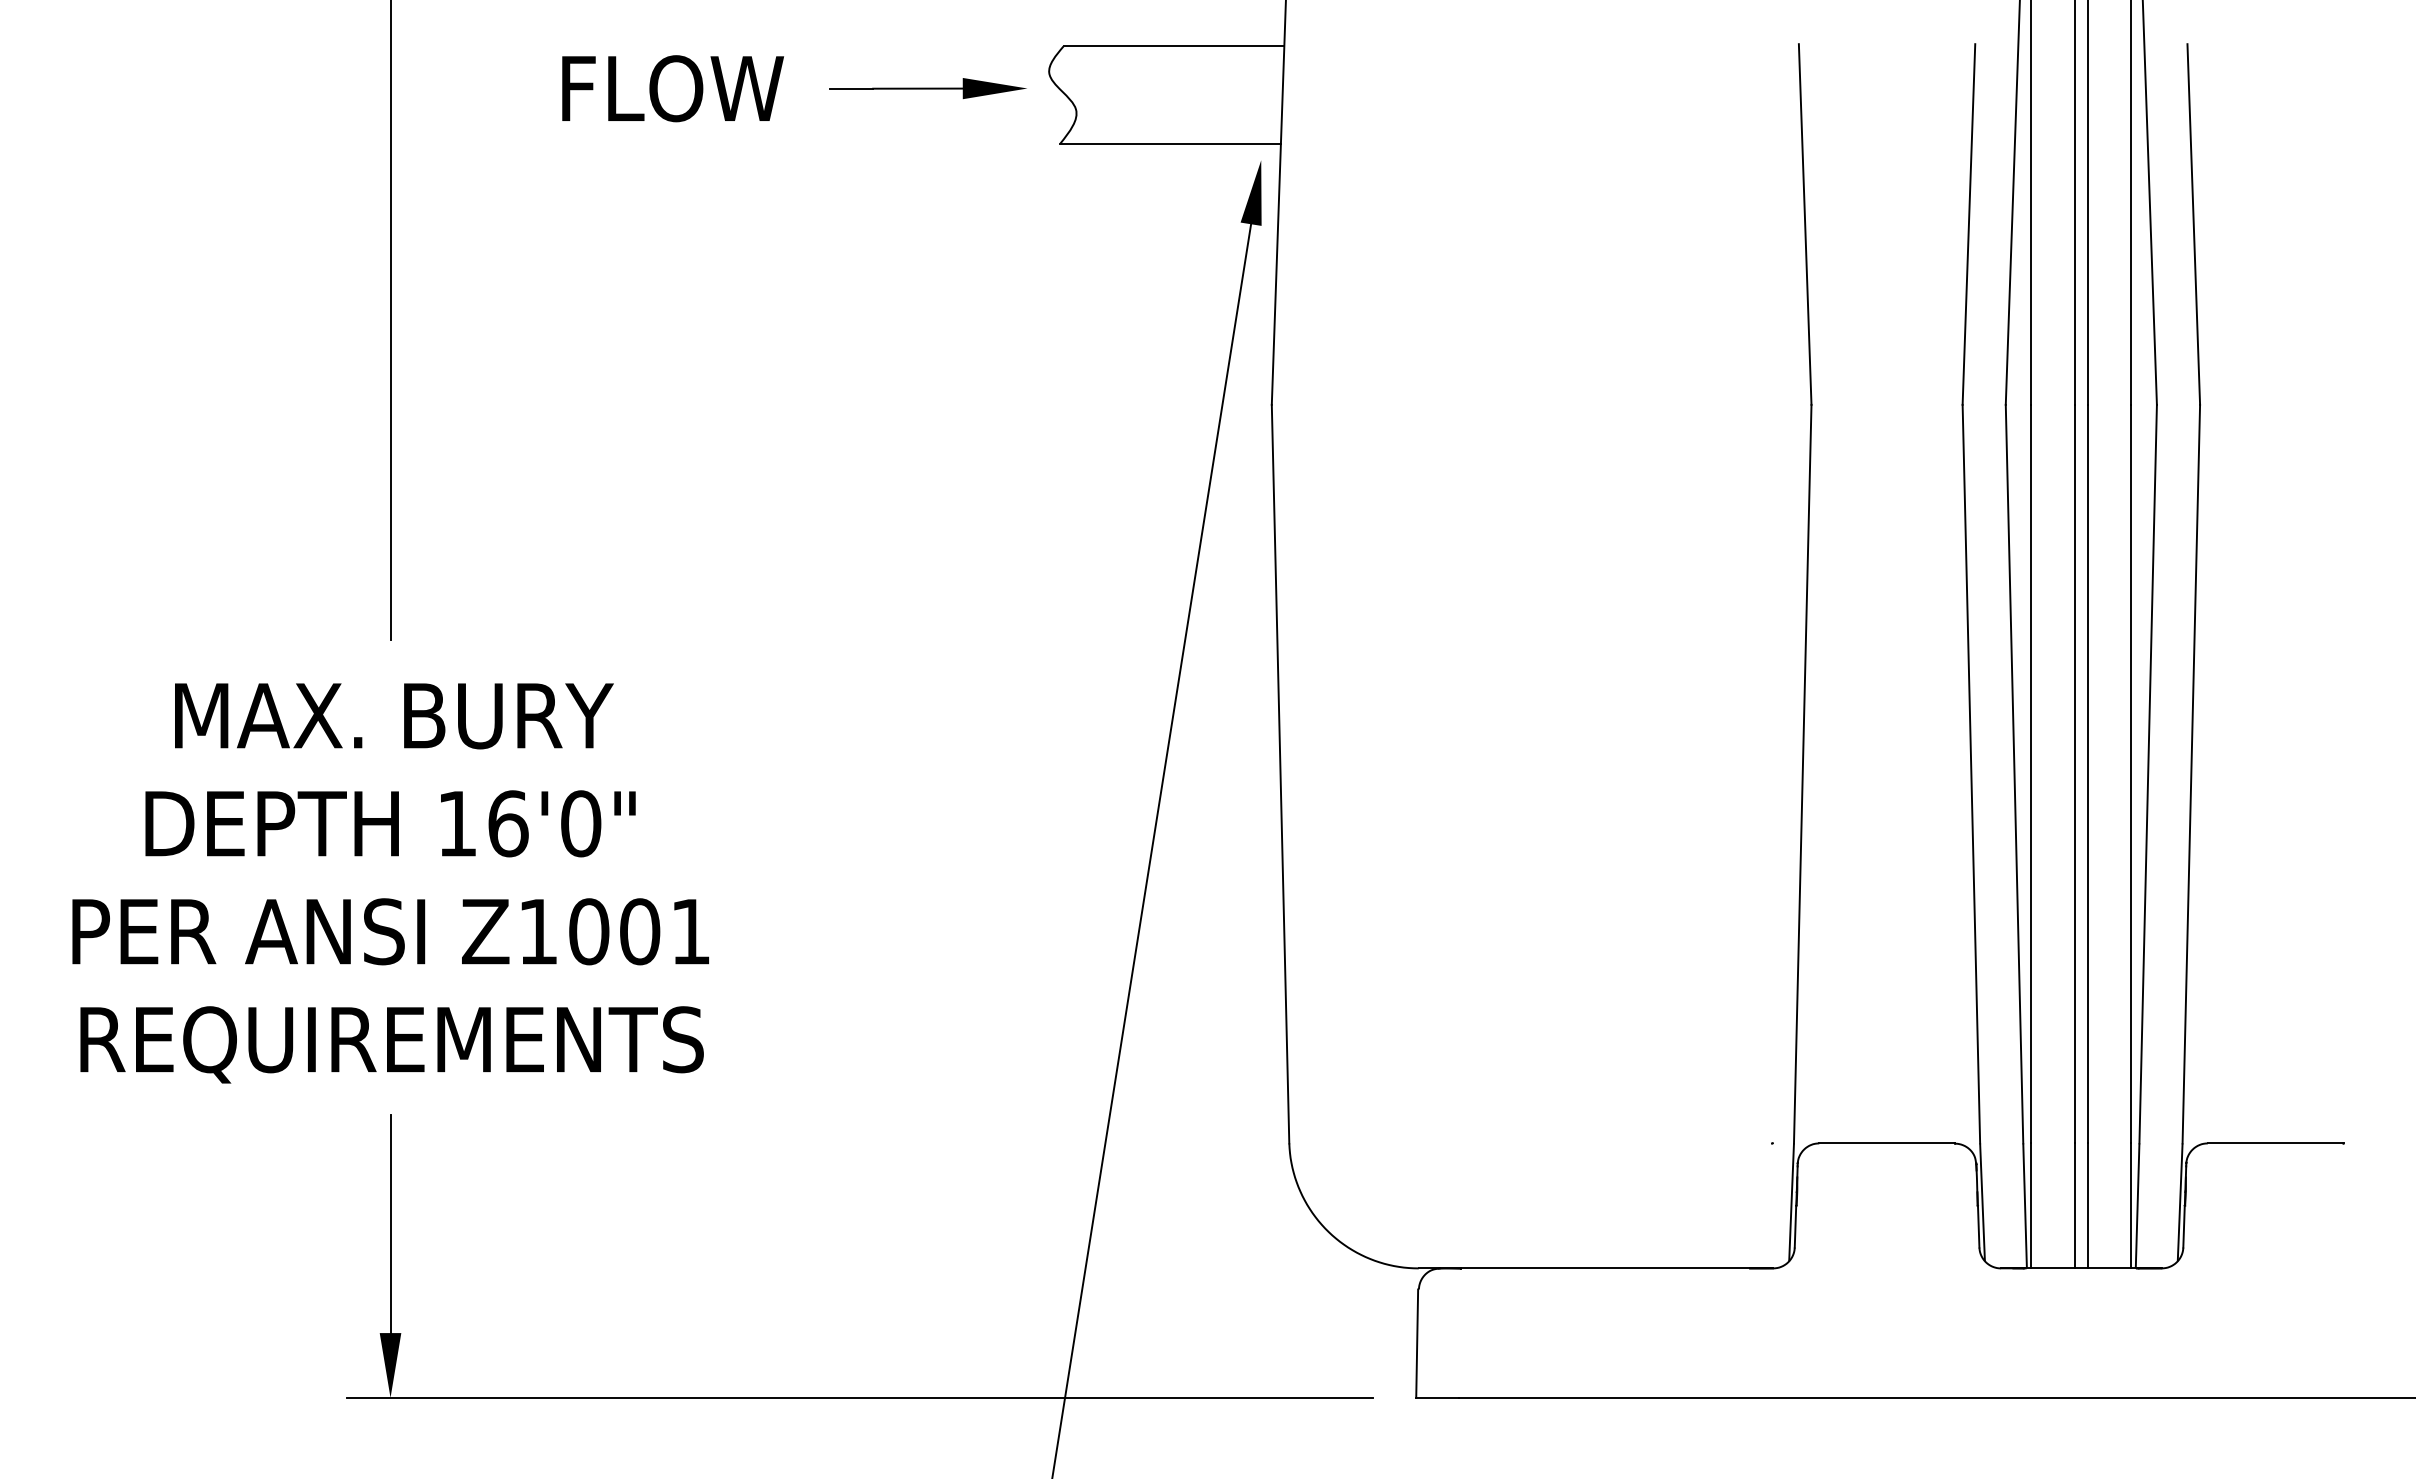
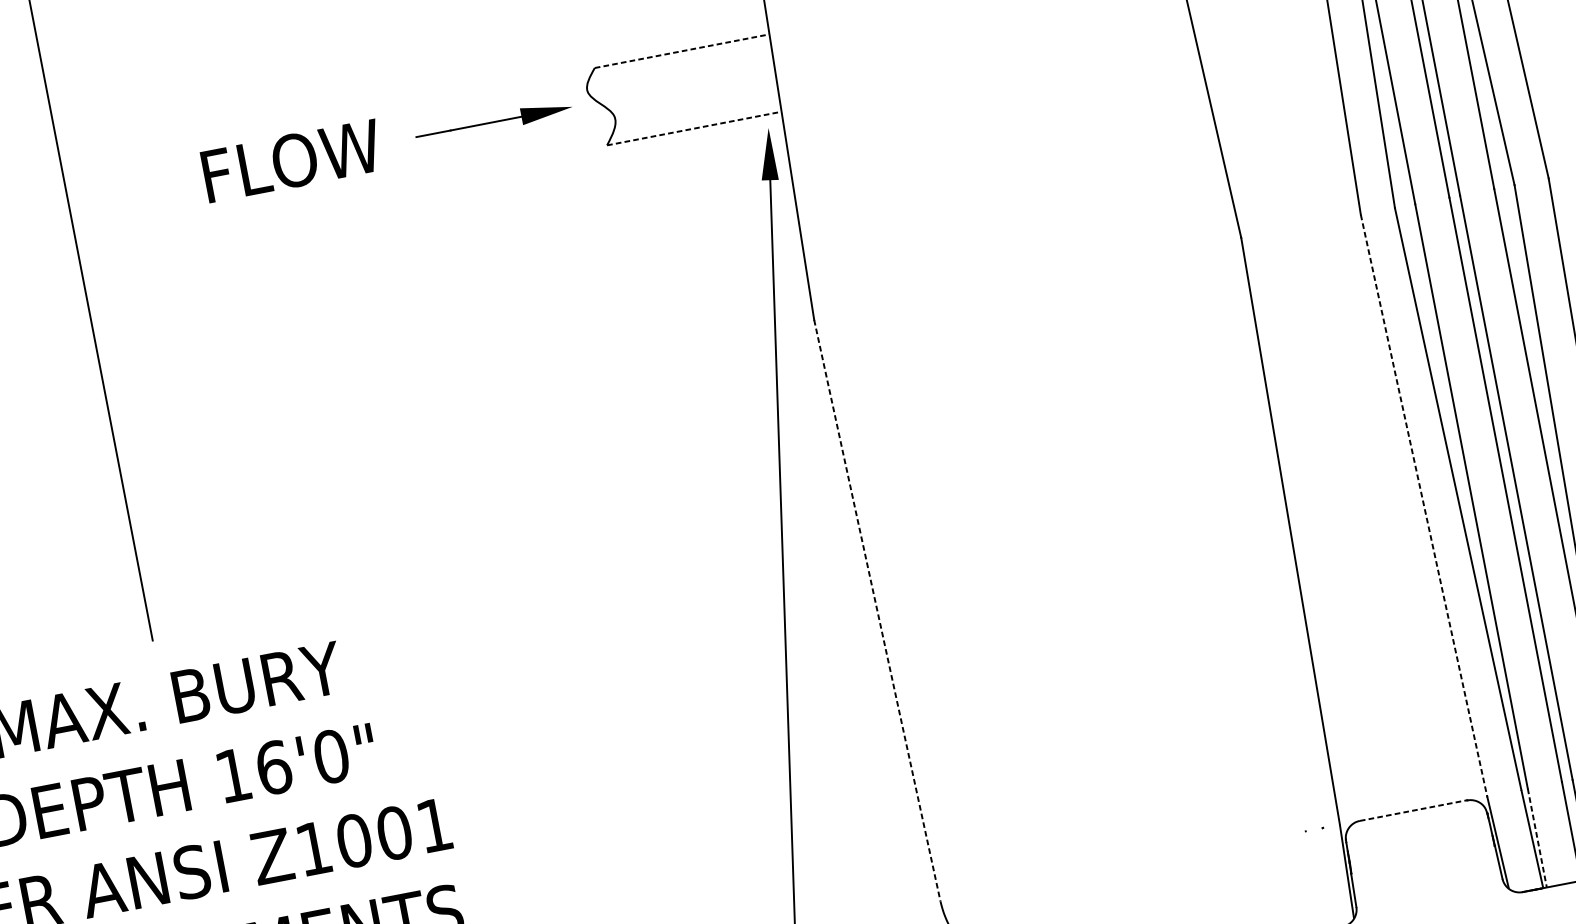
line: (1174, 46) -> (682, 51), solid -> dashed
line: (1171, 143) -> (695, 128), solid -> dashed
line: (1280, 774) -> (877, 611), solid -> dashed
line: (1971, 774) -> (1424, 505), solid -> dashed
line: (1887, 1143) -> (1413, 810), solid -> dashed
line: (2031, 1206) -> (1537, 838), solid -> dashed

